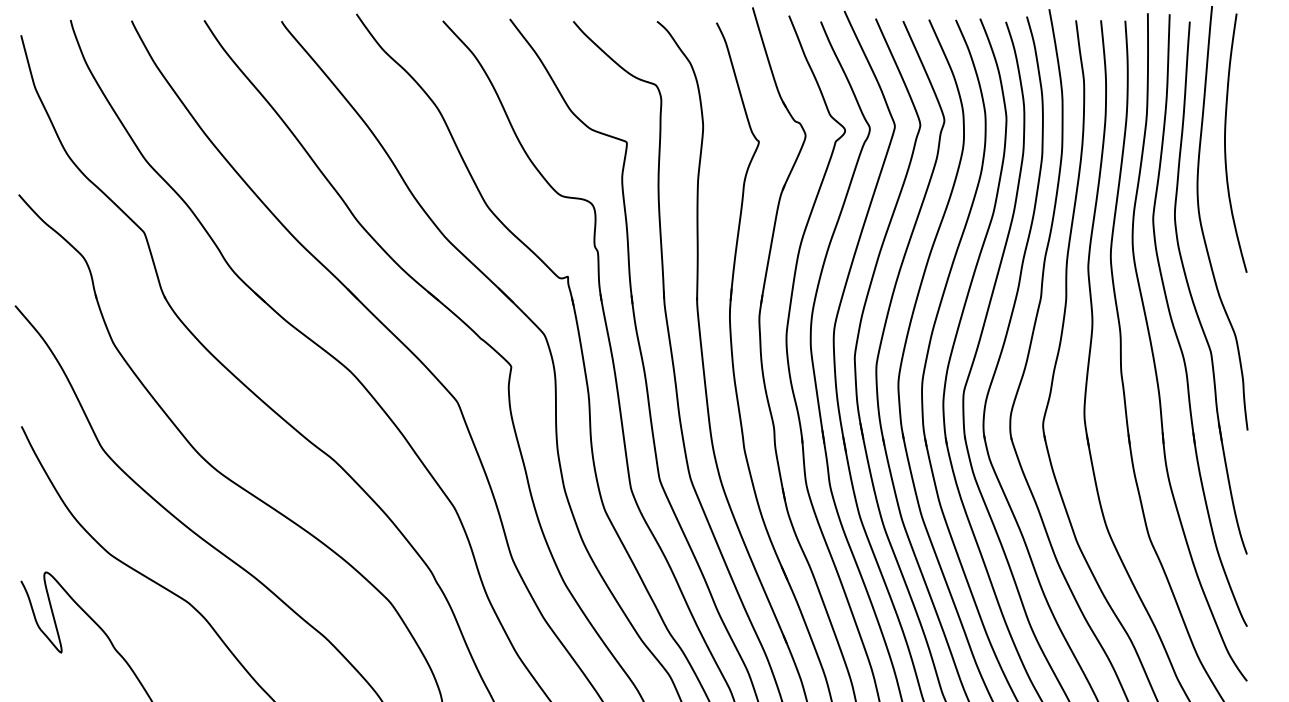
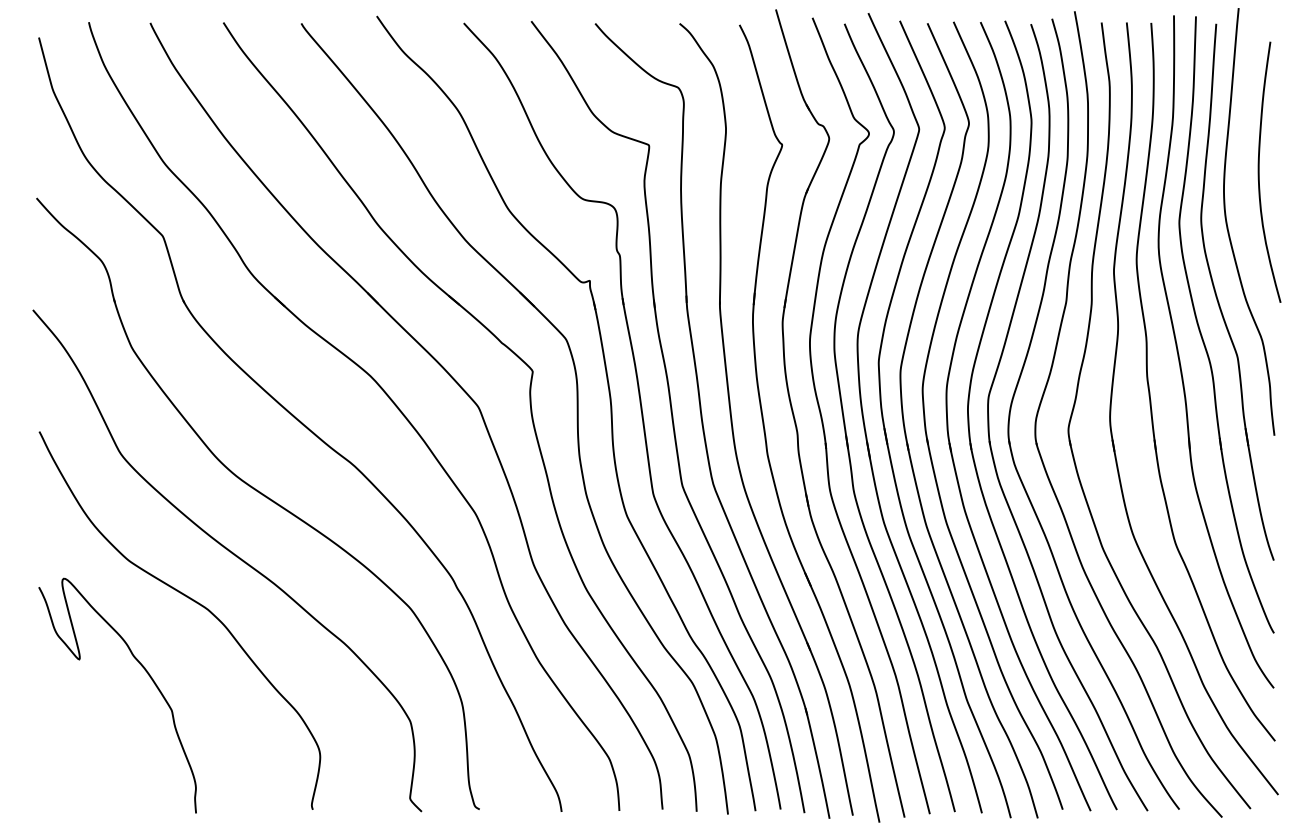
curve: (1225, 142) -> (1259, 171), moved

